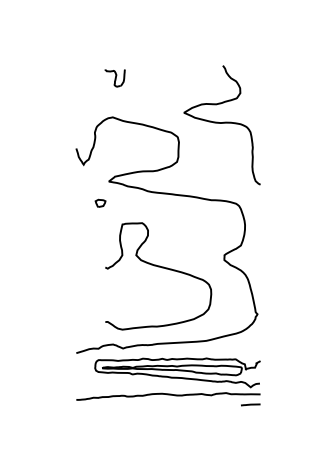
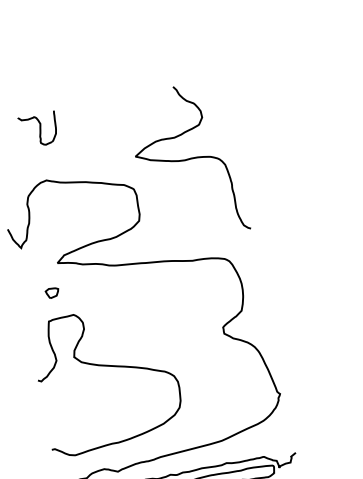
part: (114, 78) -> (38, 130), size x1.43
curve: (162, 268) -> (110, 367), moved

